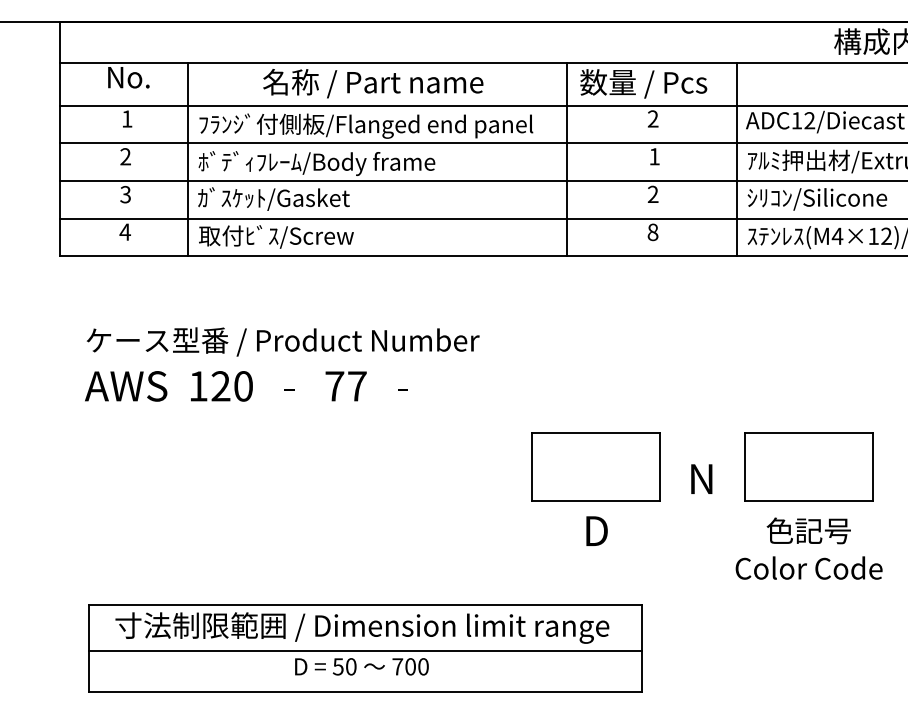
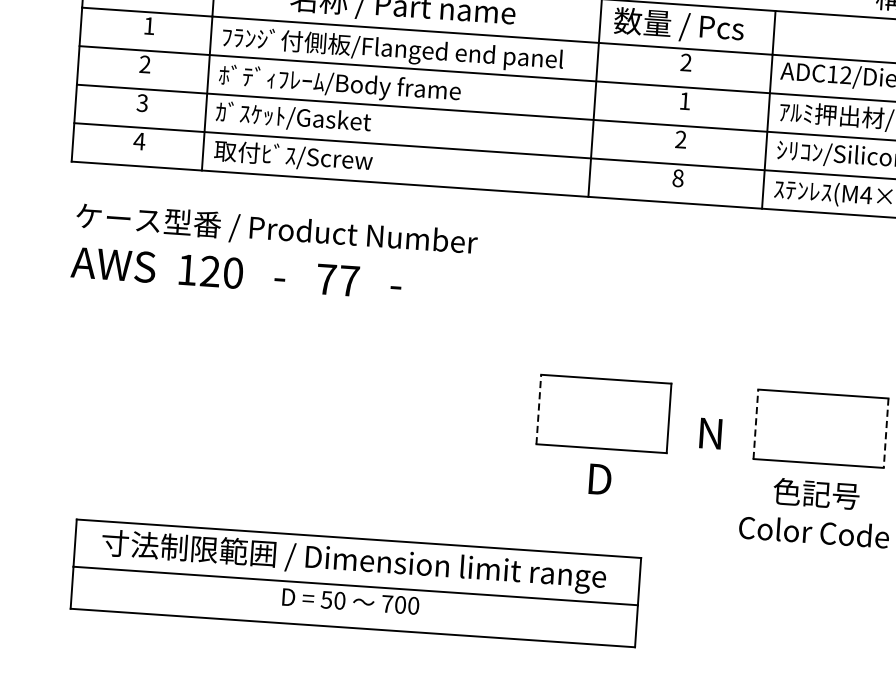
text: (282, 364) -> (274, 253), moved
line: (532, 466) -> (538, 408), solid -> dashed
line: (745, 466) -> (756, 423), solid -> dashed
line: (872, 467) -> (885, 433), solid -> dashed

